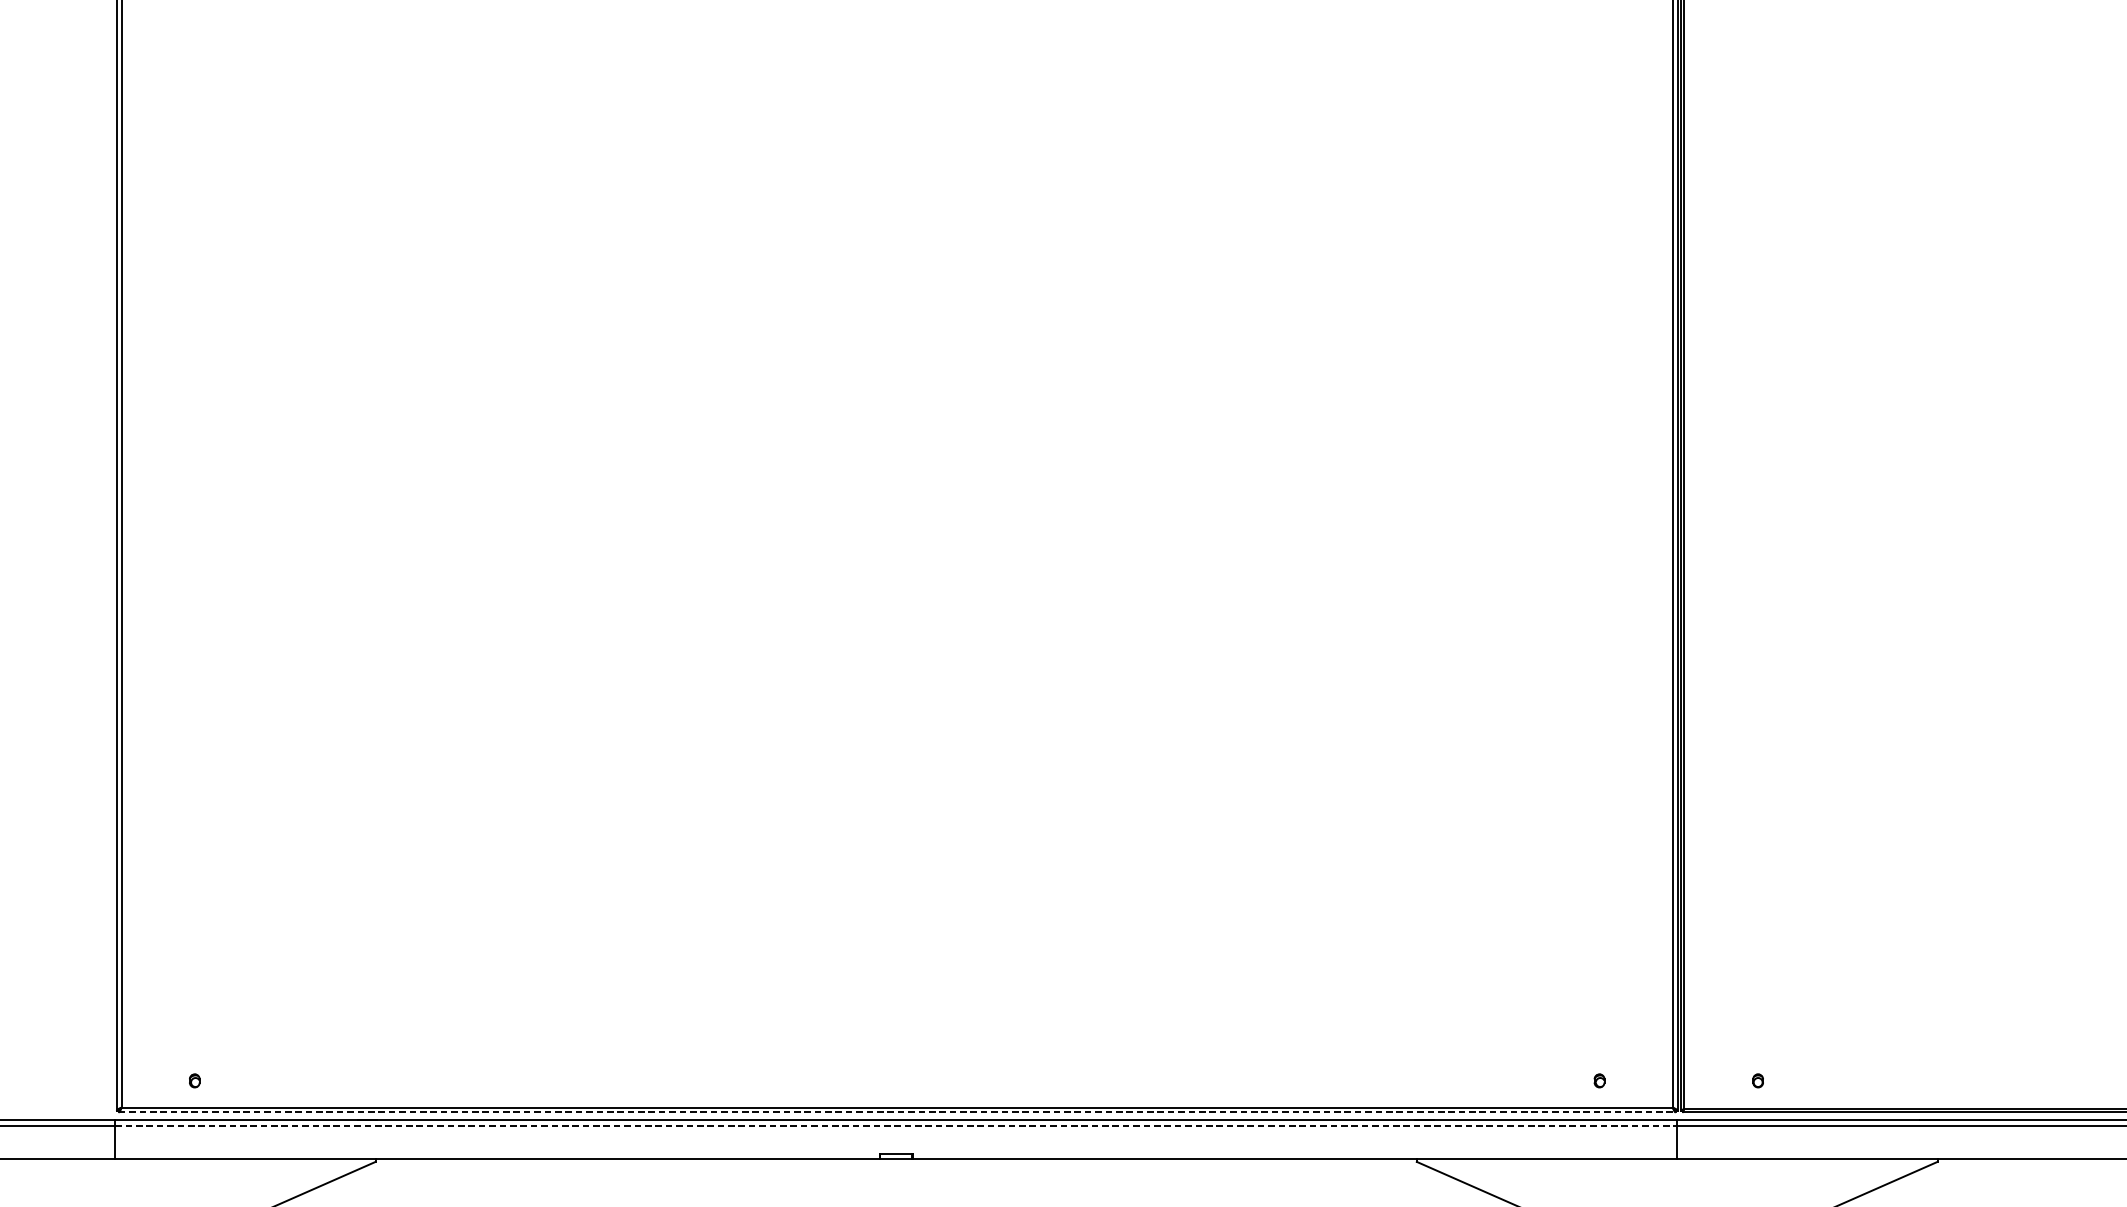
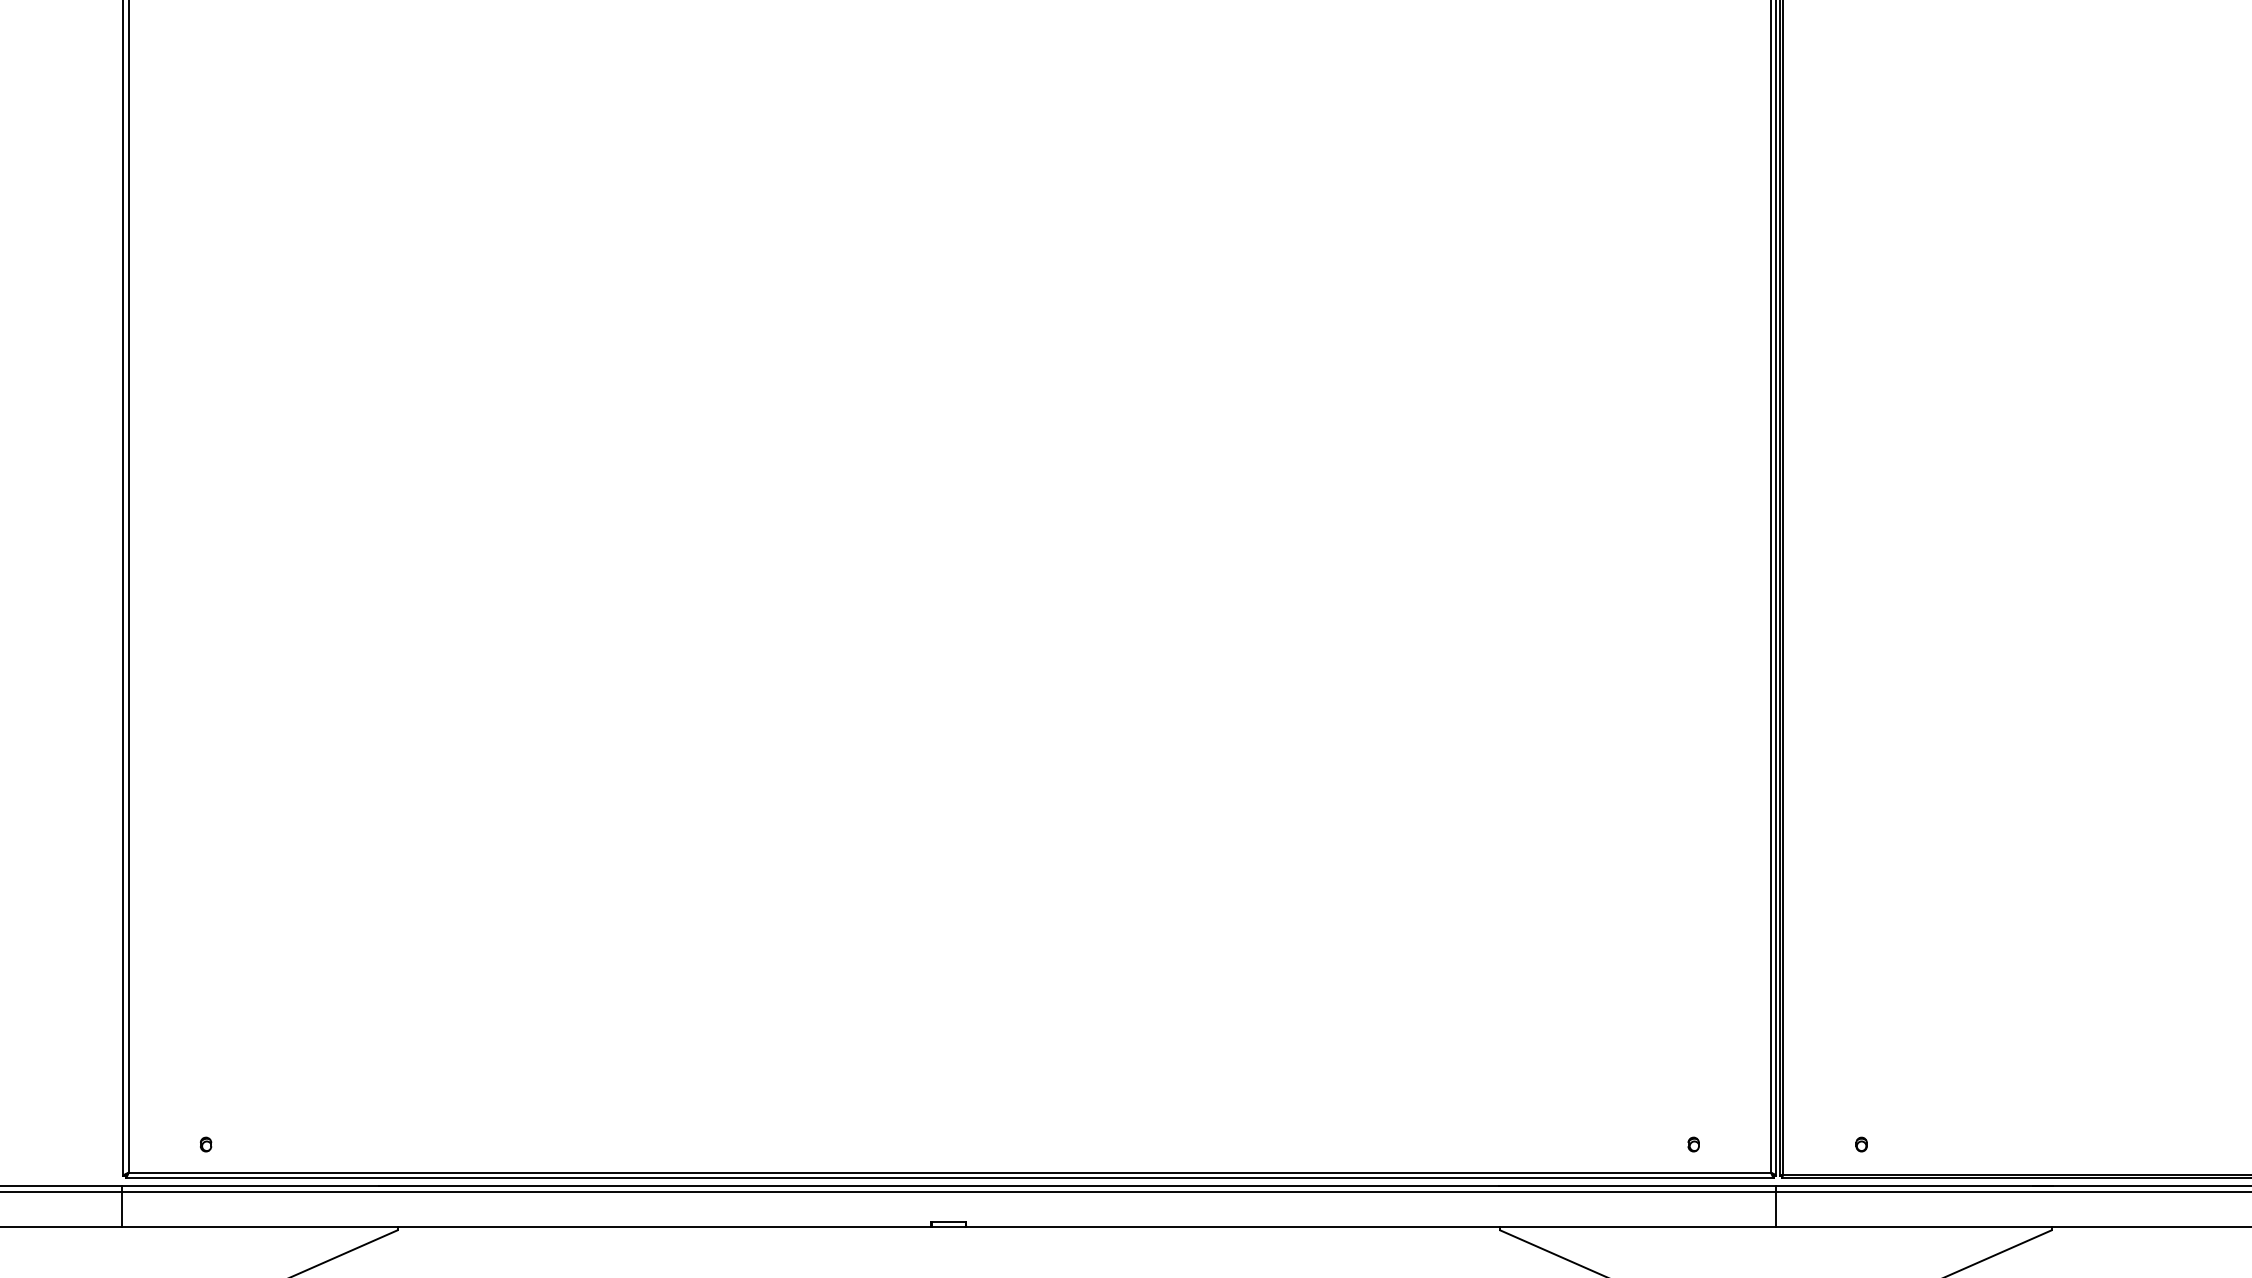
line: (897, 1112) -> (950, 1177), dashed -> solid
line: (896, 1125) -> (949, 1191), dashed -> solid

